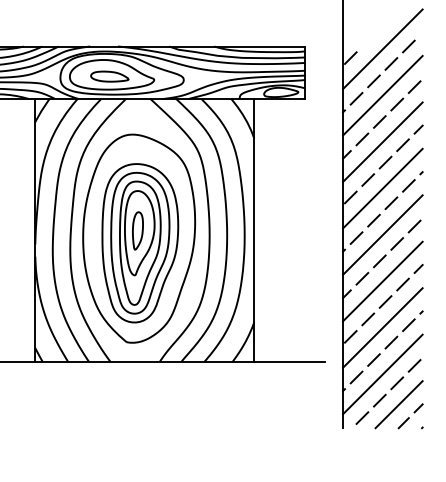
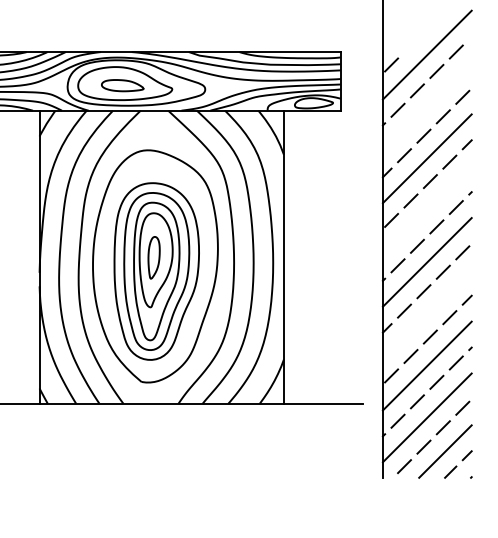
line: (382, 95) -> (426, 106), removed
line: (382, 188) -> (426, 210), removed
line: (382, 281) -> (426, 314), removed

